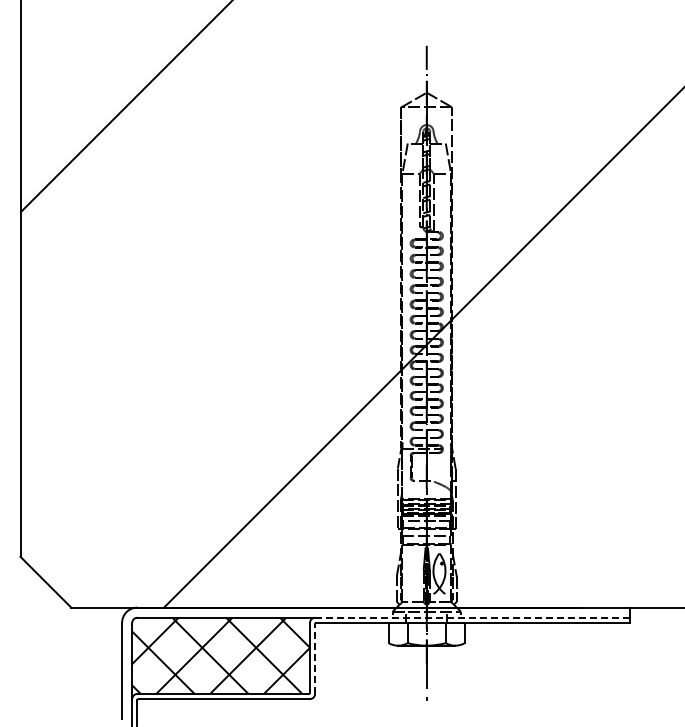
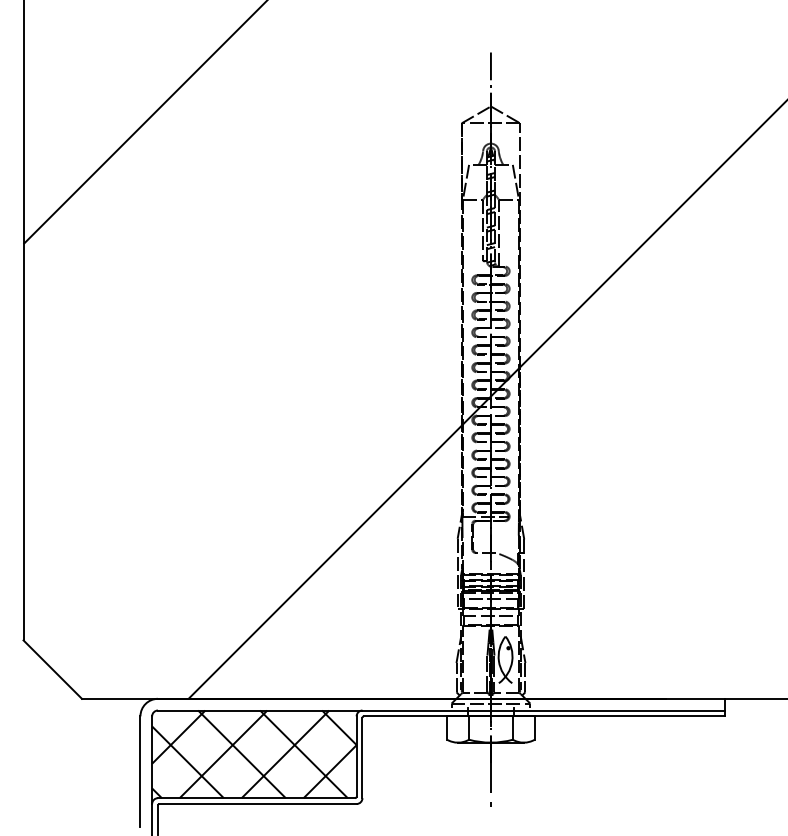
line: (472, 617) -> (543, 710), dashed -> solid
line: (315, 659) -> (362, 758), dashed -> solid

